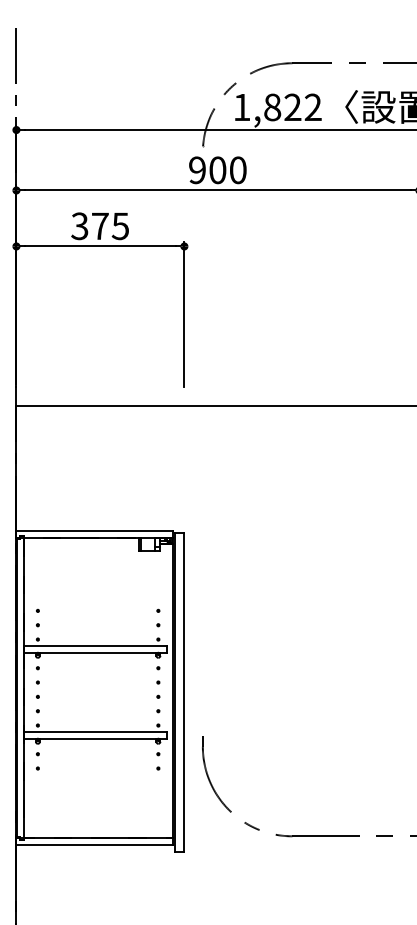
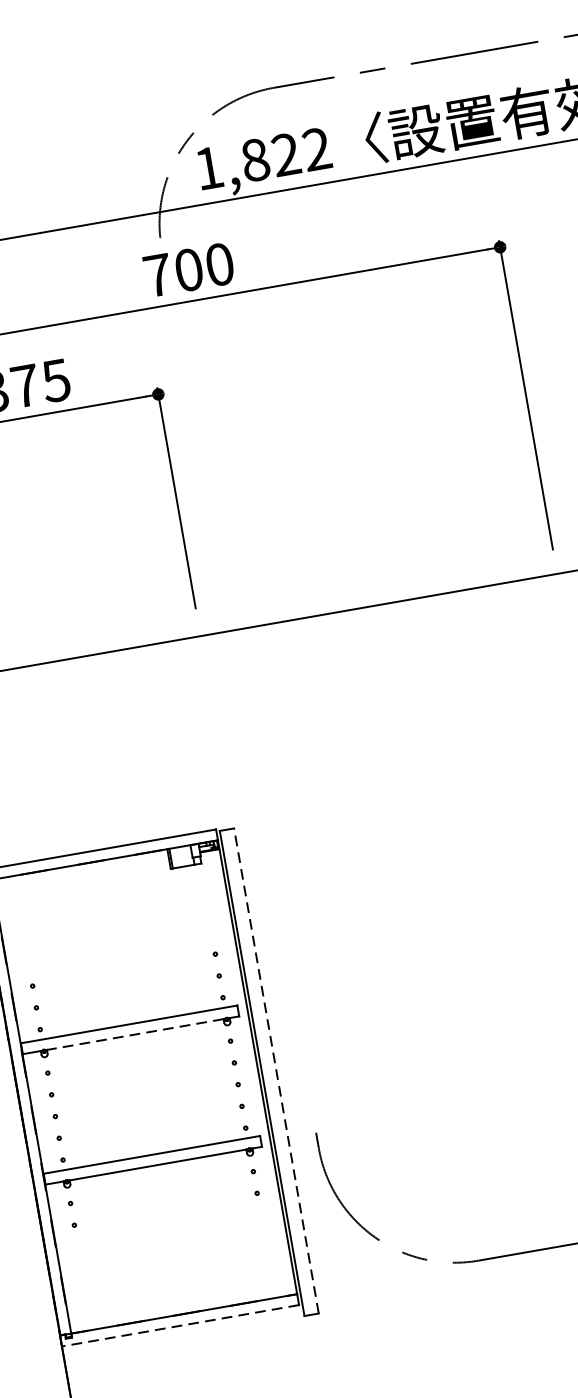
text: (197, 170) -> (158, 275), 900 -> 700
line: (97, 653) -> (134, 1034), solid -> dashed
line: (184, 692) -> (276, 1071), solid -> dashed
line: (94, 844) -> (180, 1325), solid -> dashed

